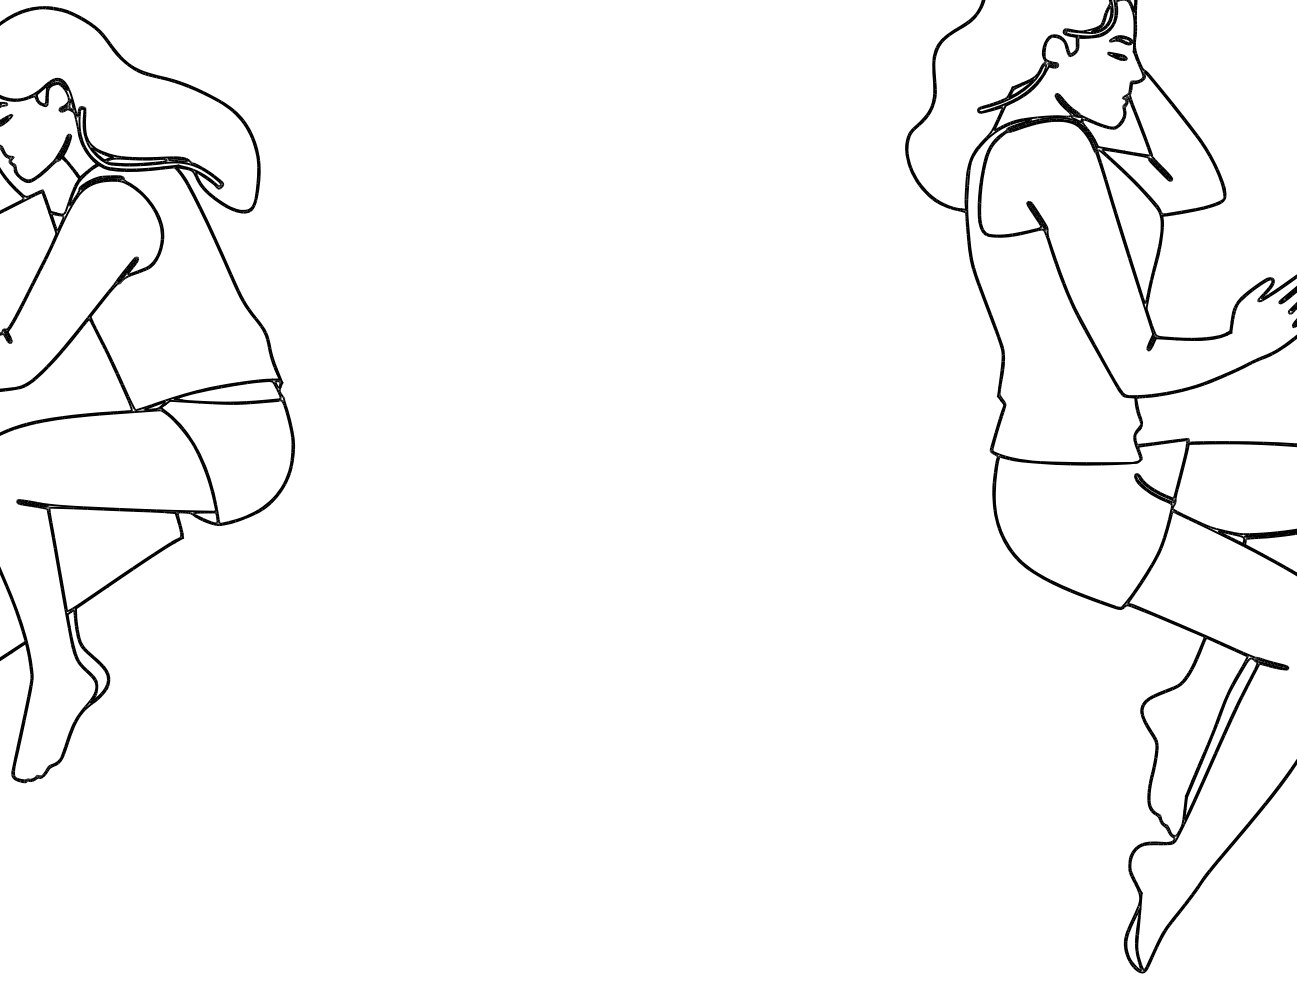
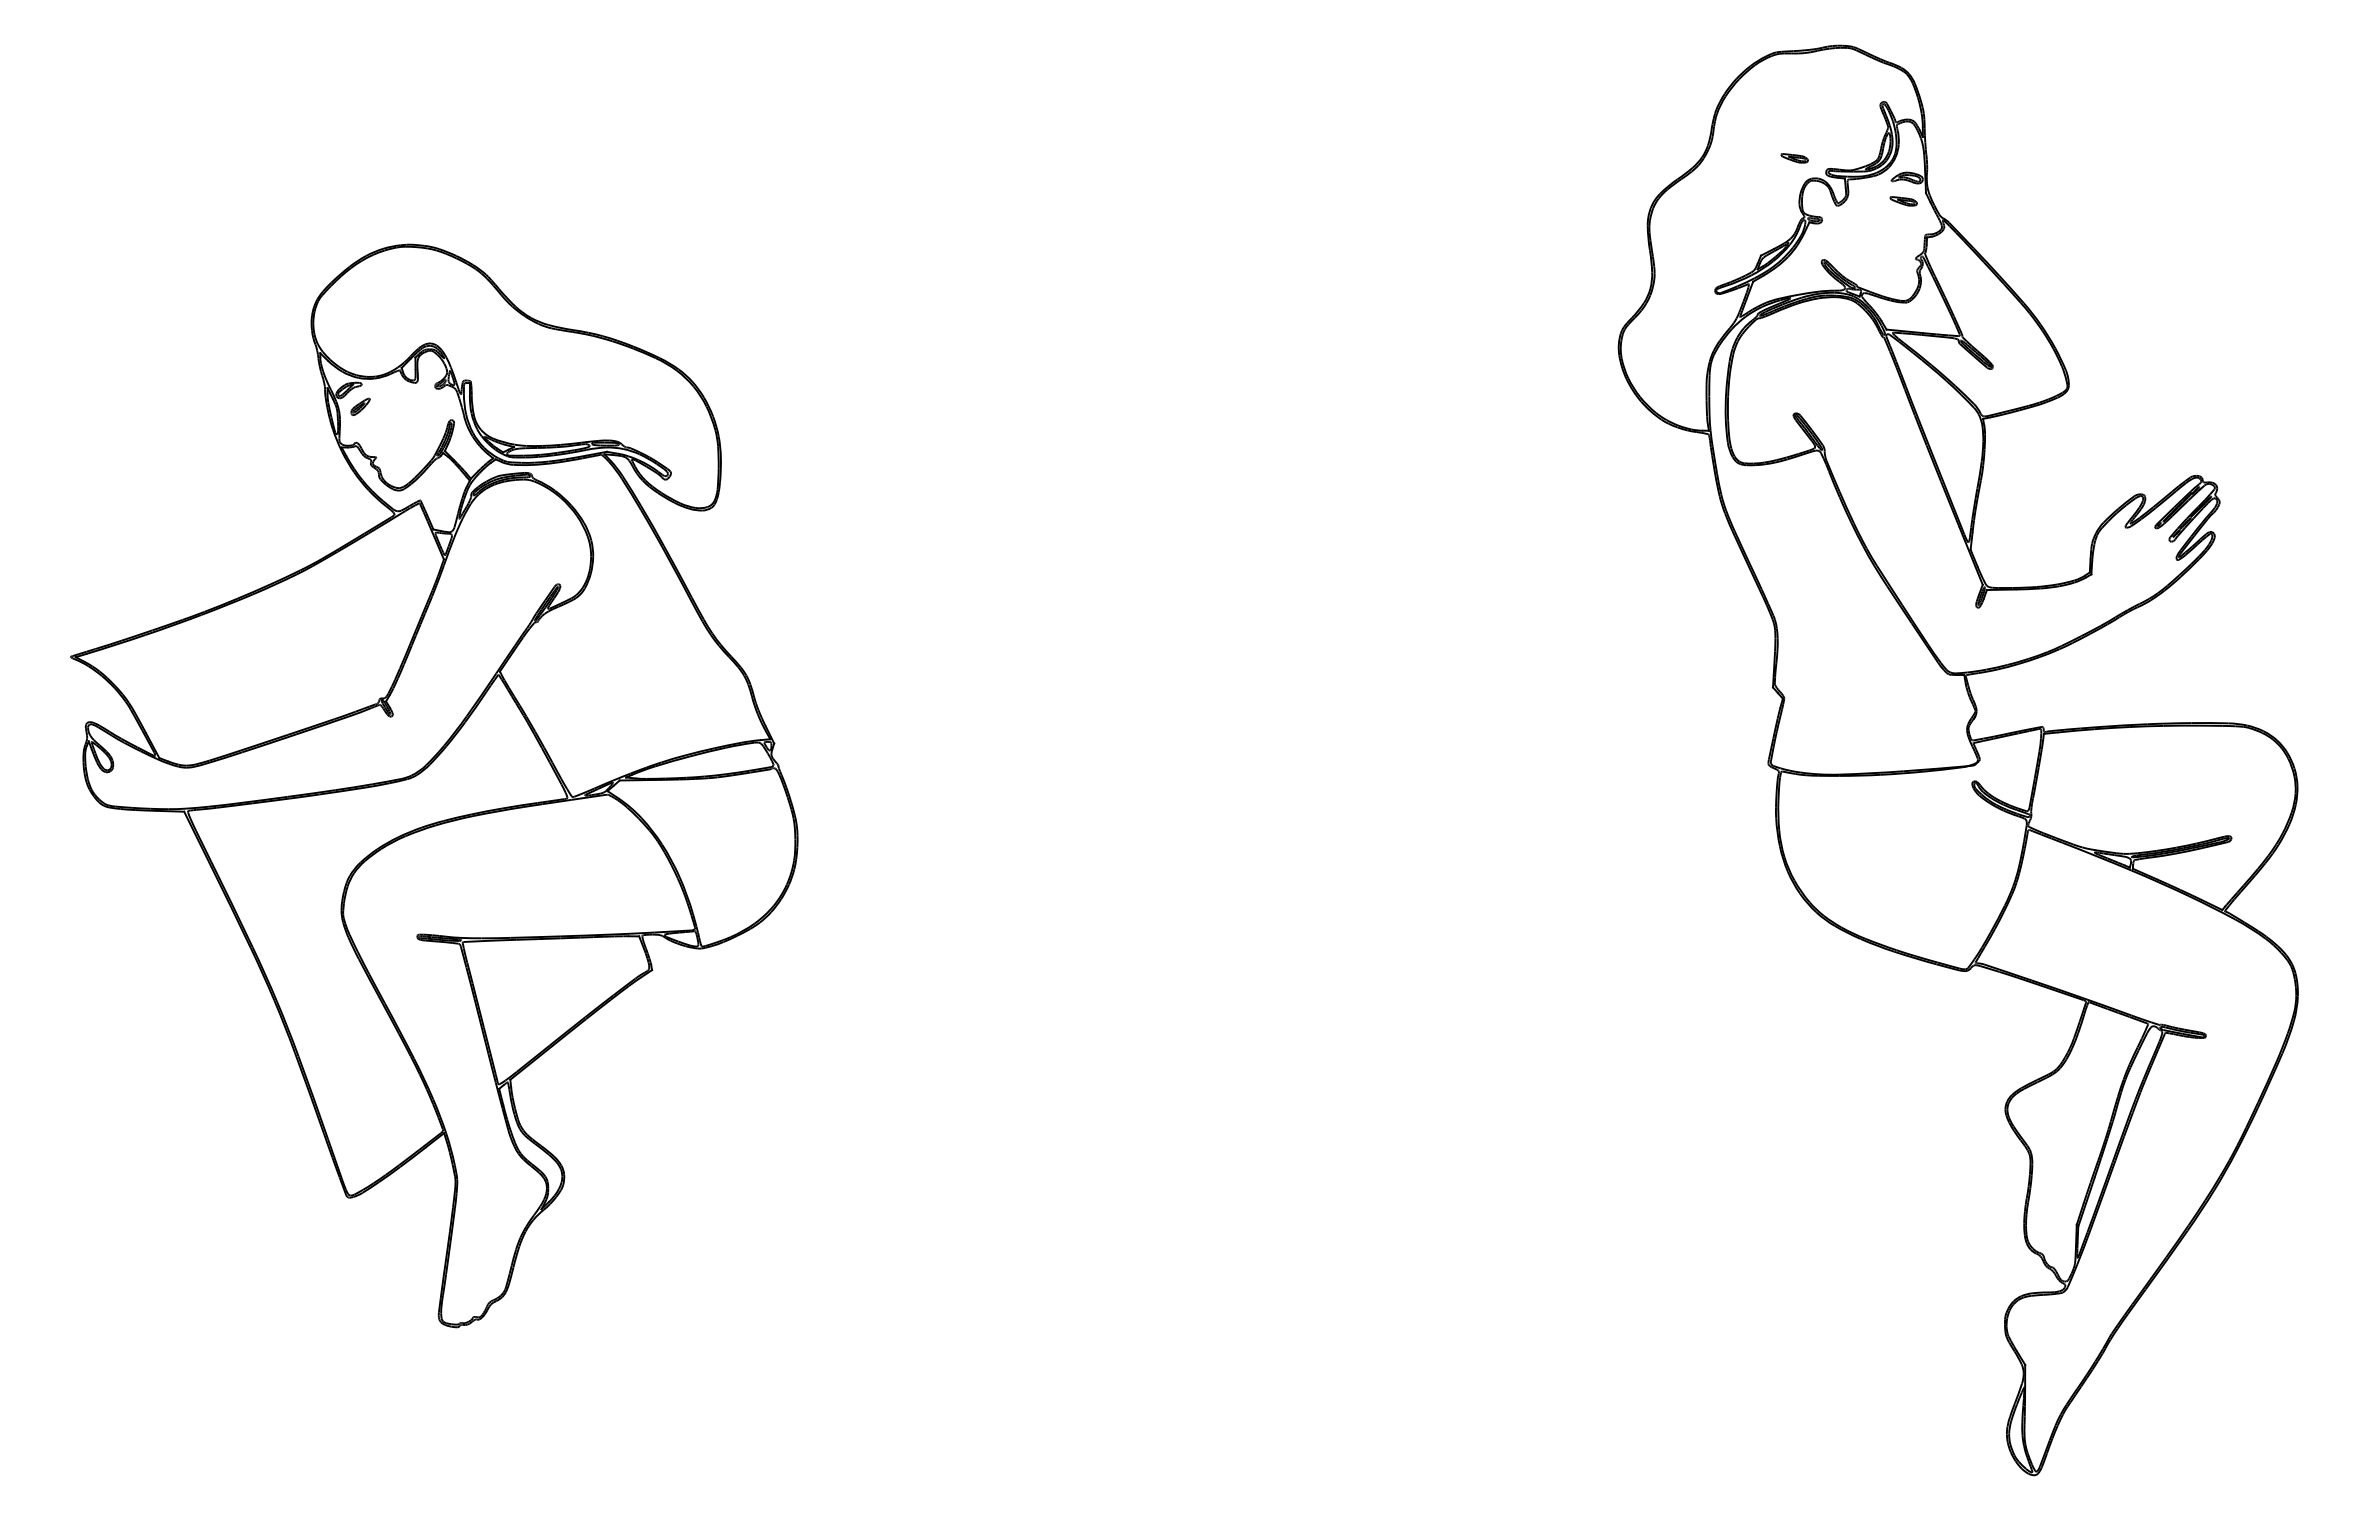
part: (1041, 20) -> (1794, 158), added

